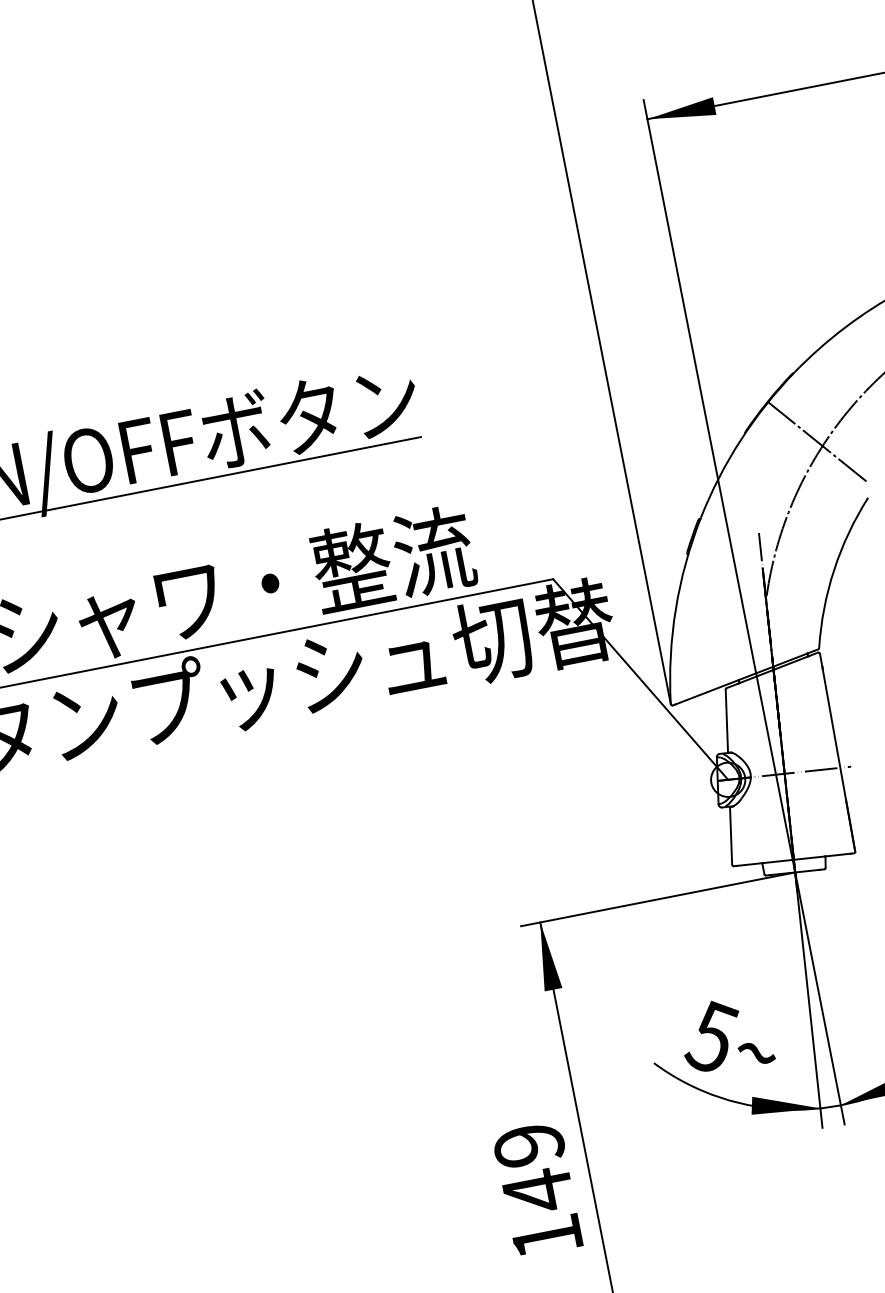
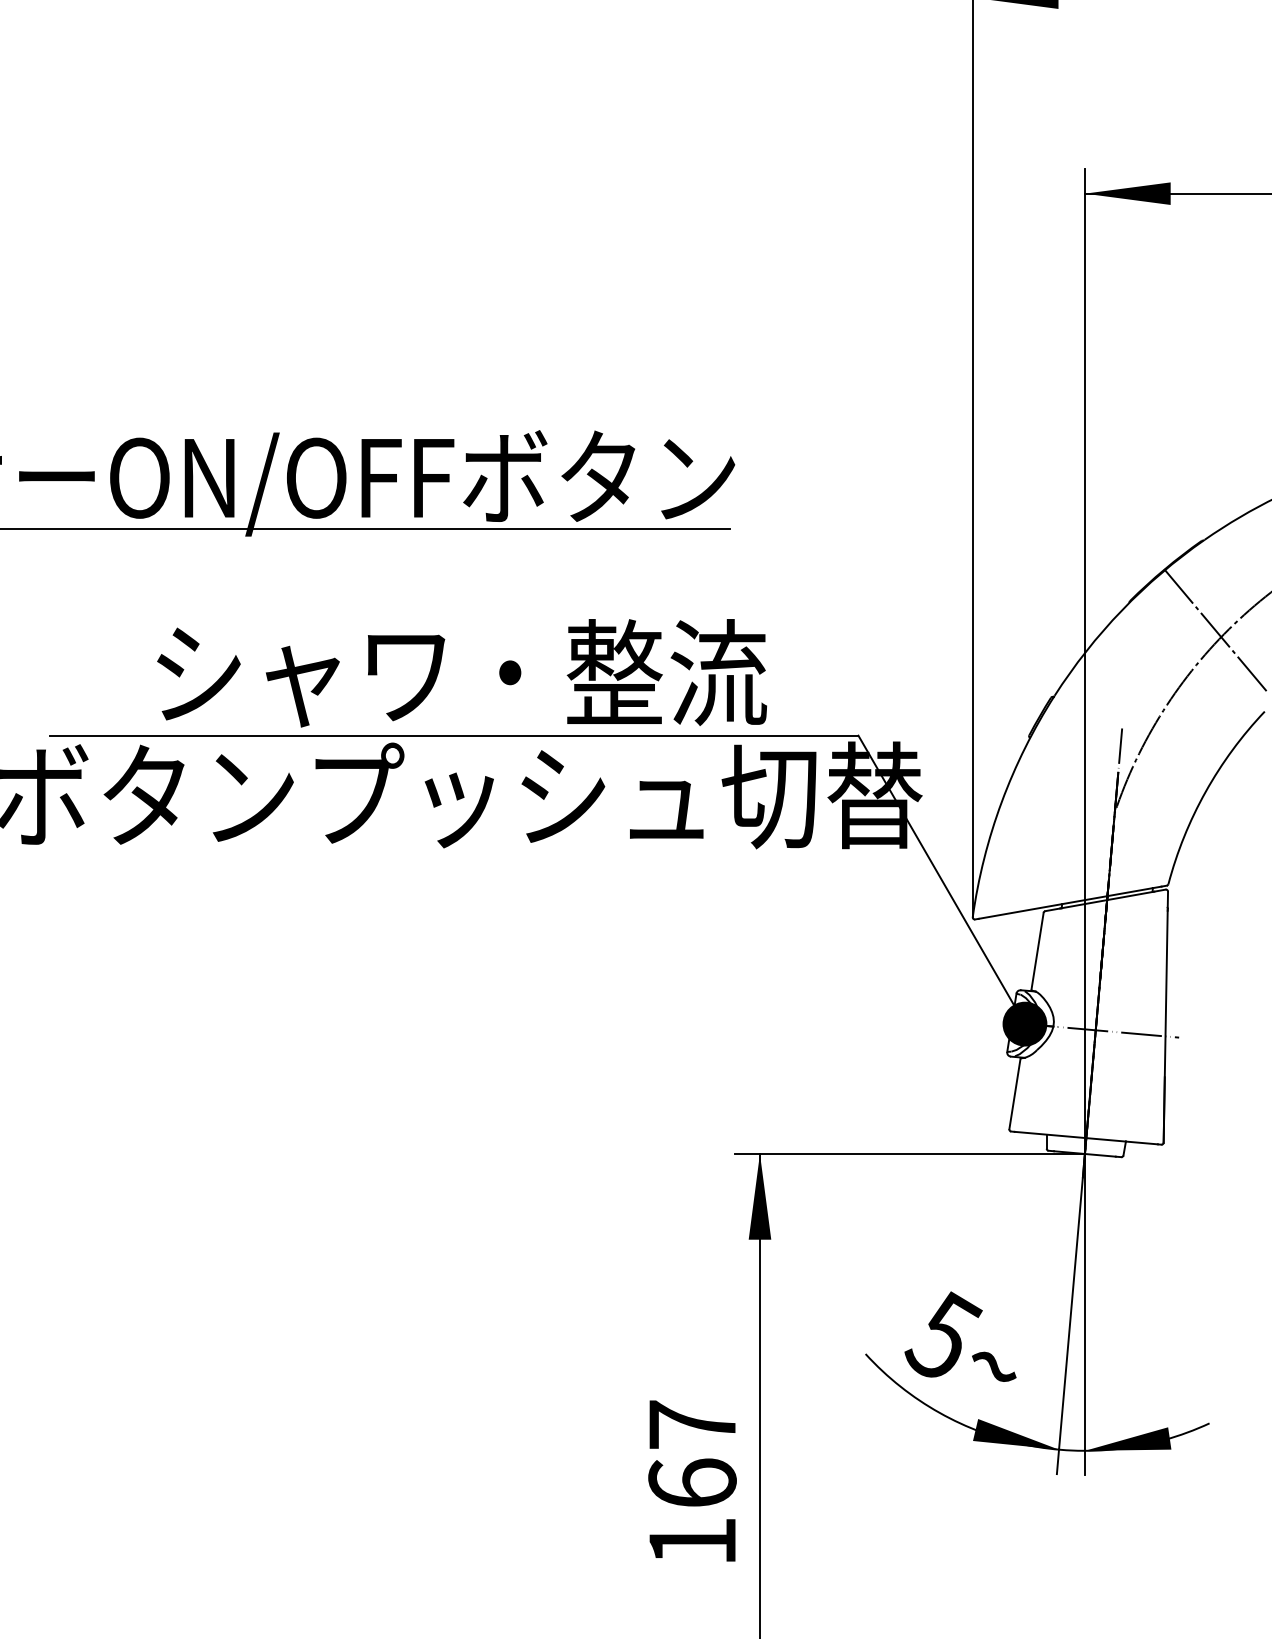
fill: (727, 779) -> (1024, 1023), added
text: (533, 1169) -> (692, 1455), 149 -> 167

